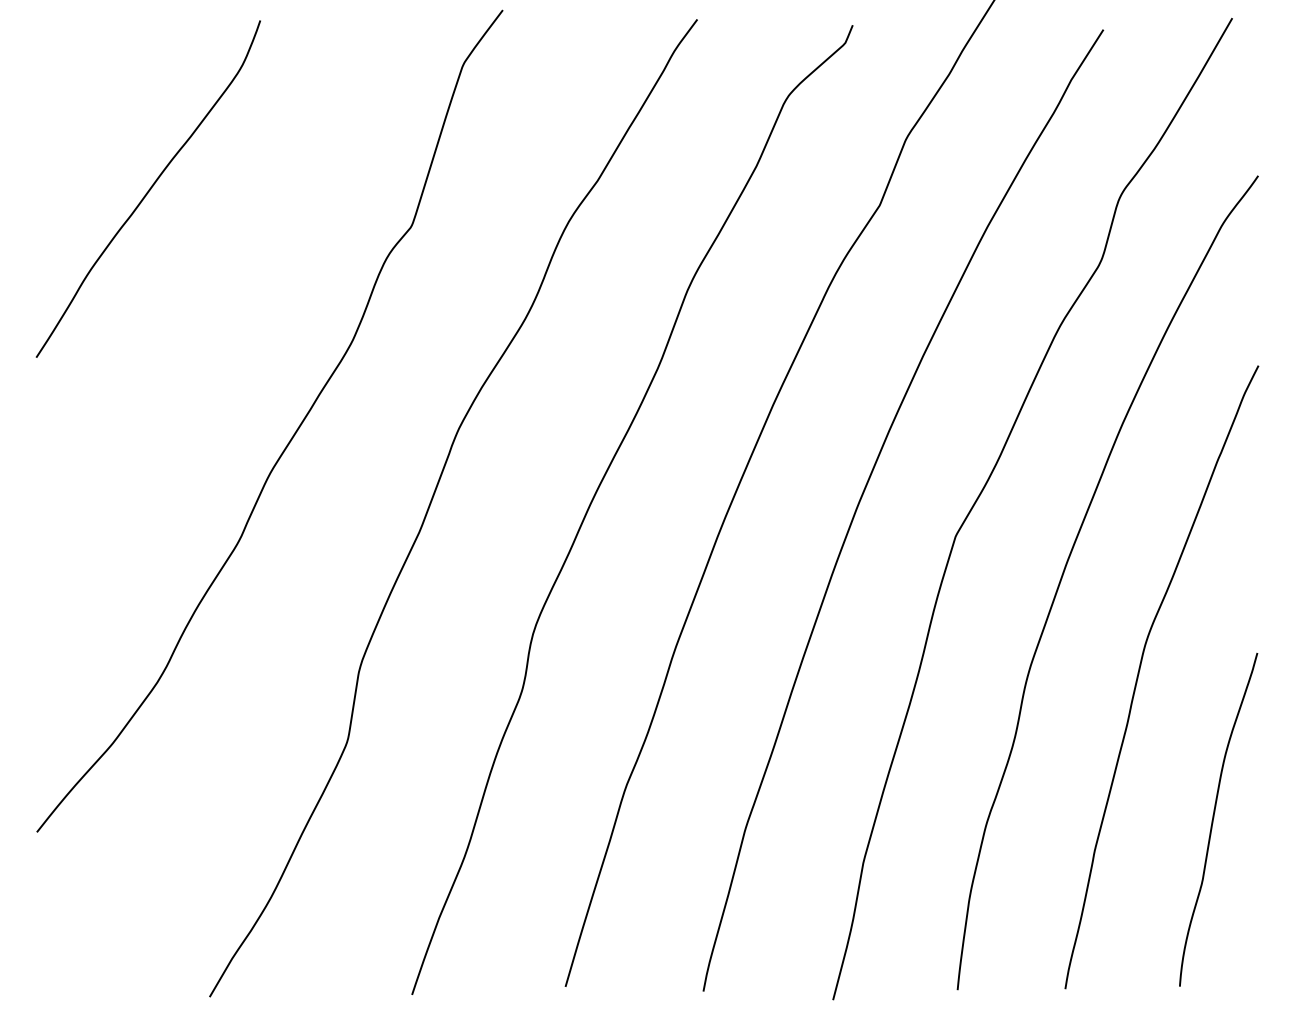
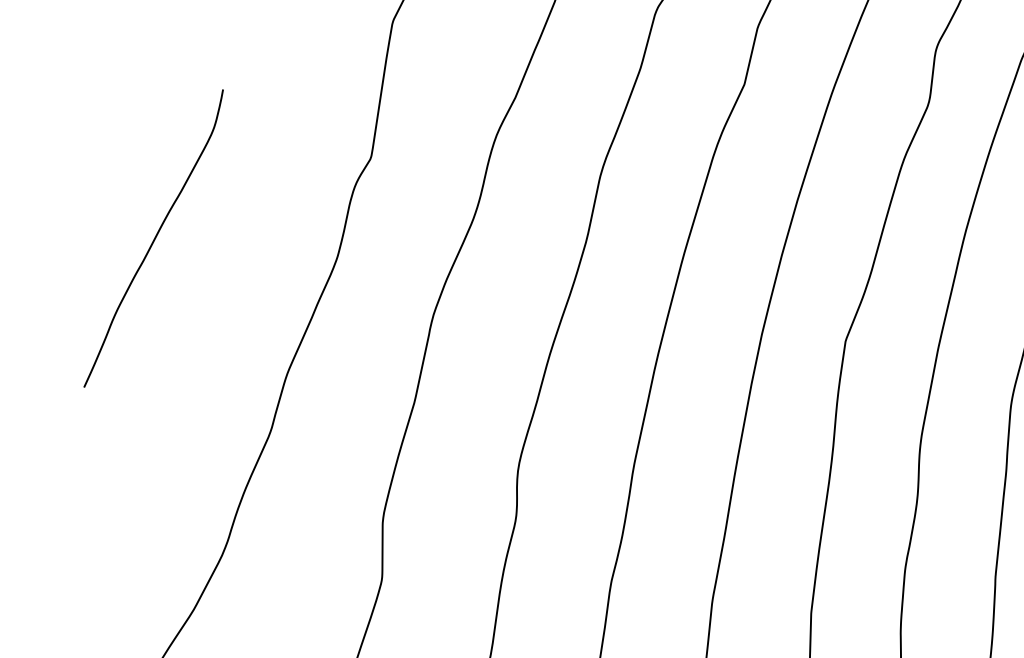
curve: (148, 189) -> (153, 238), moved

